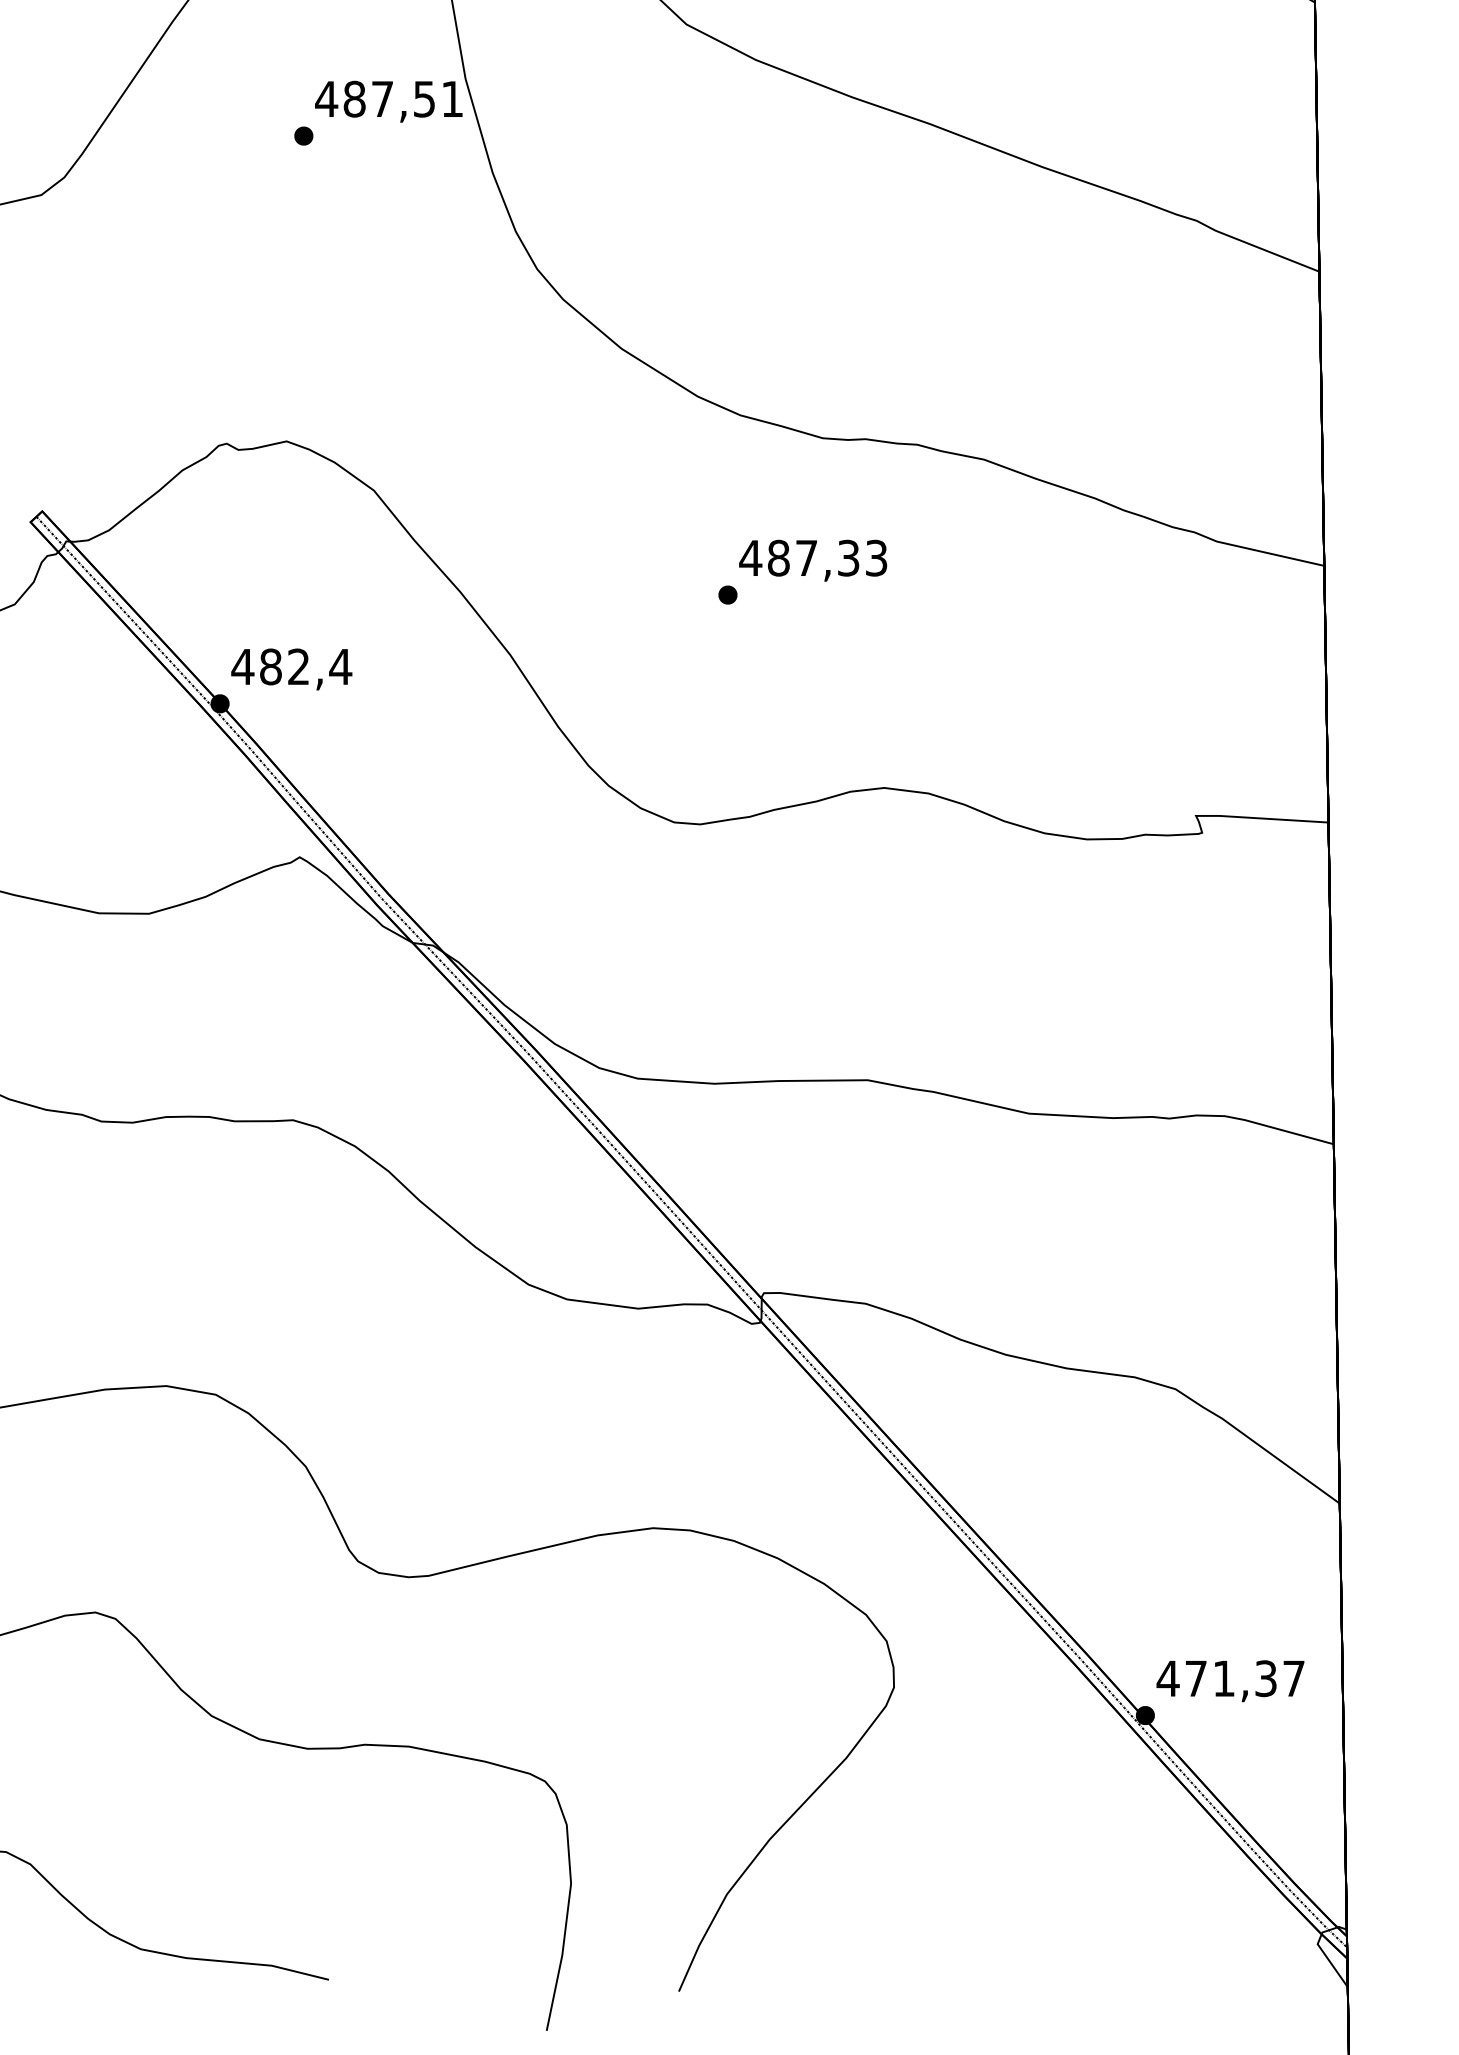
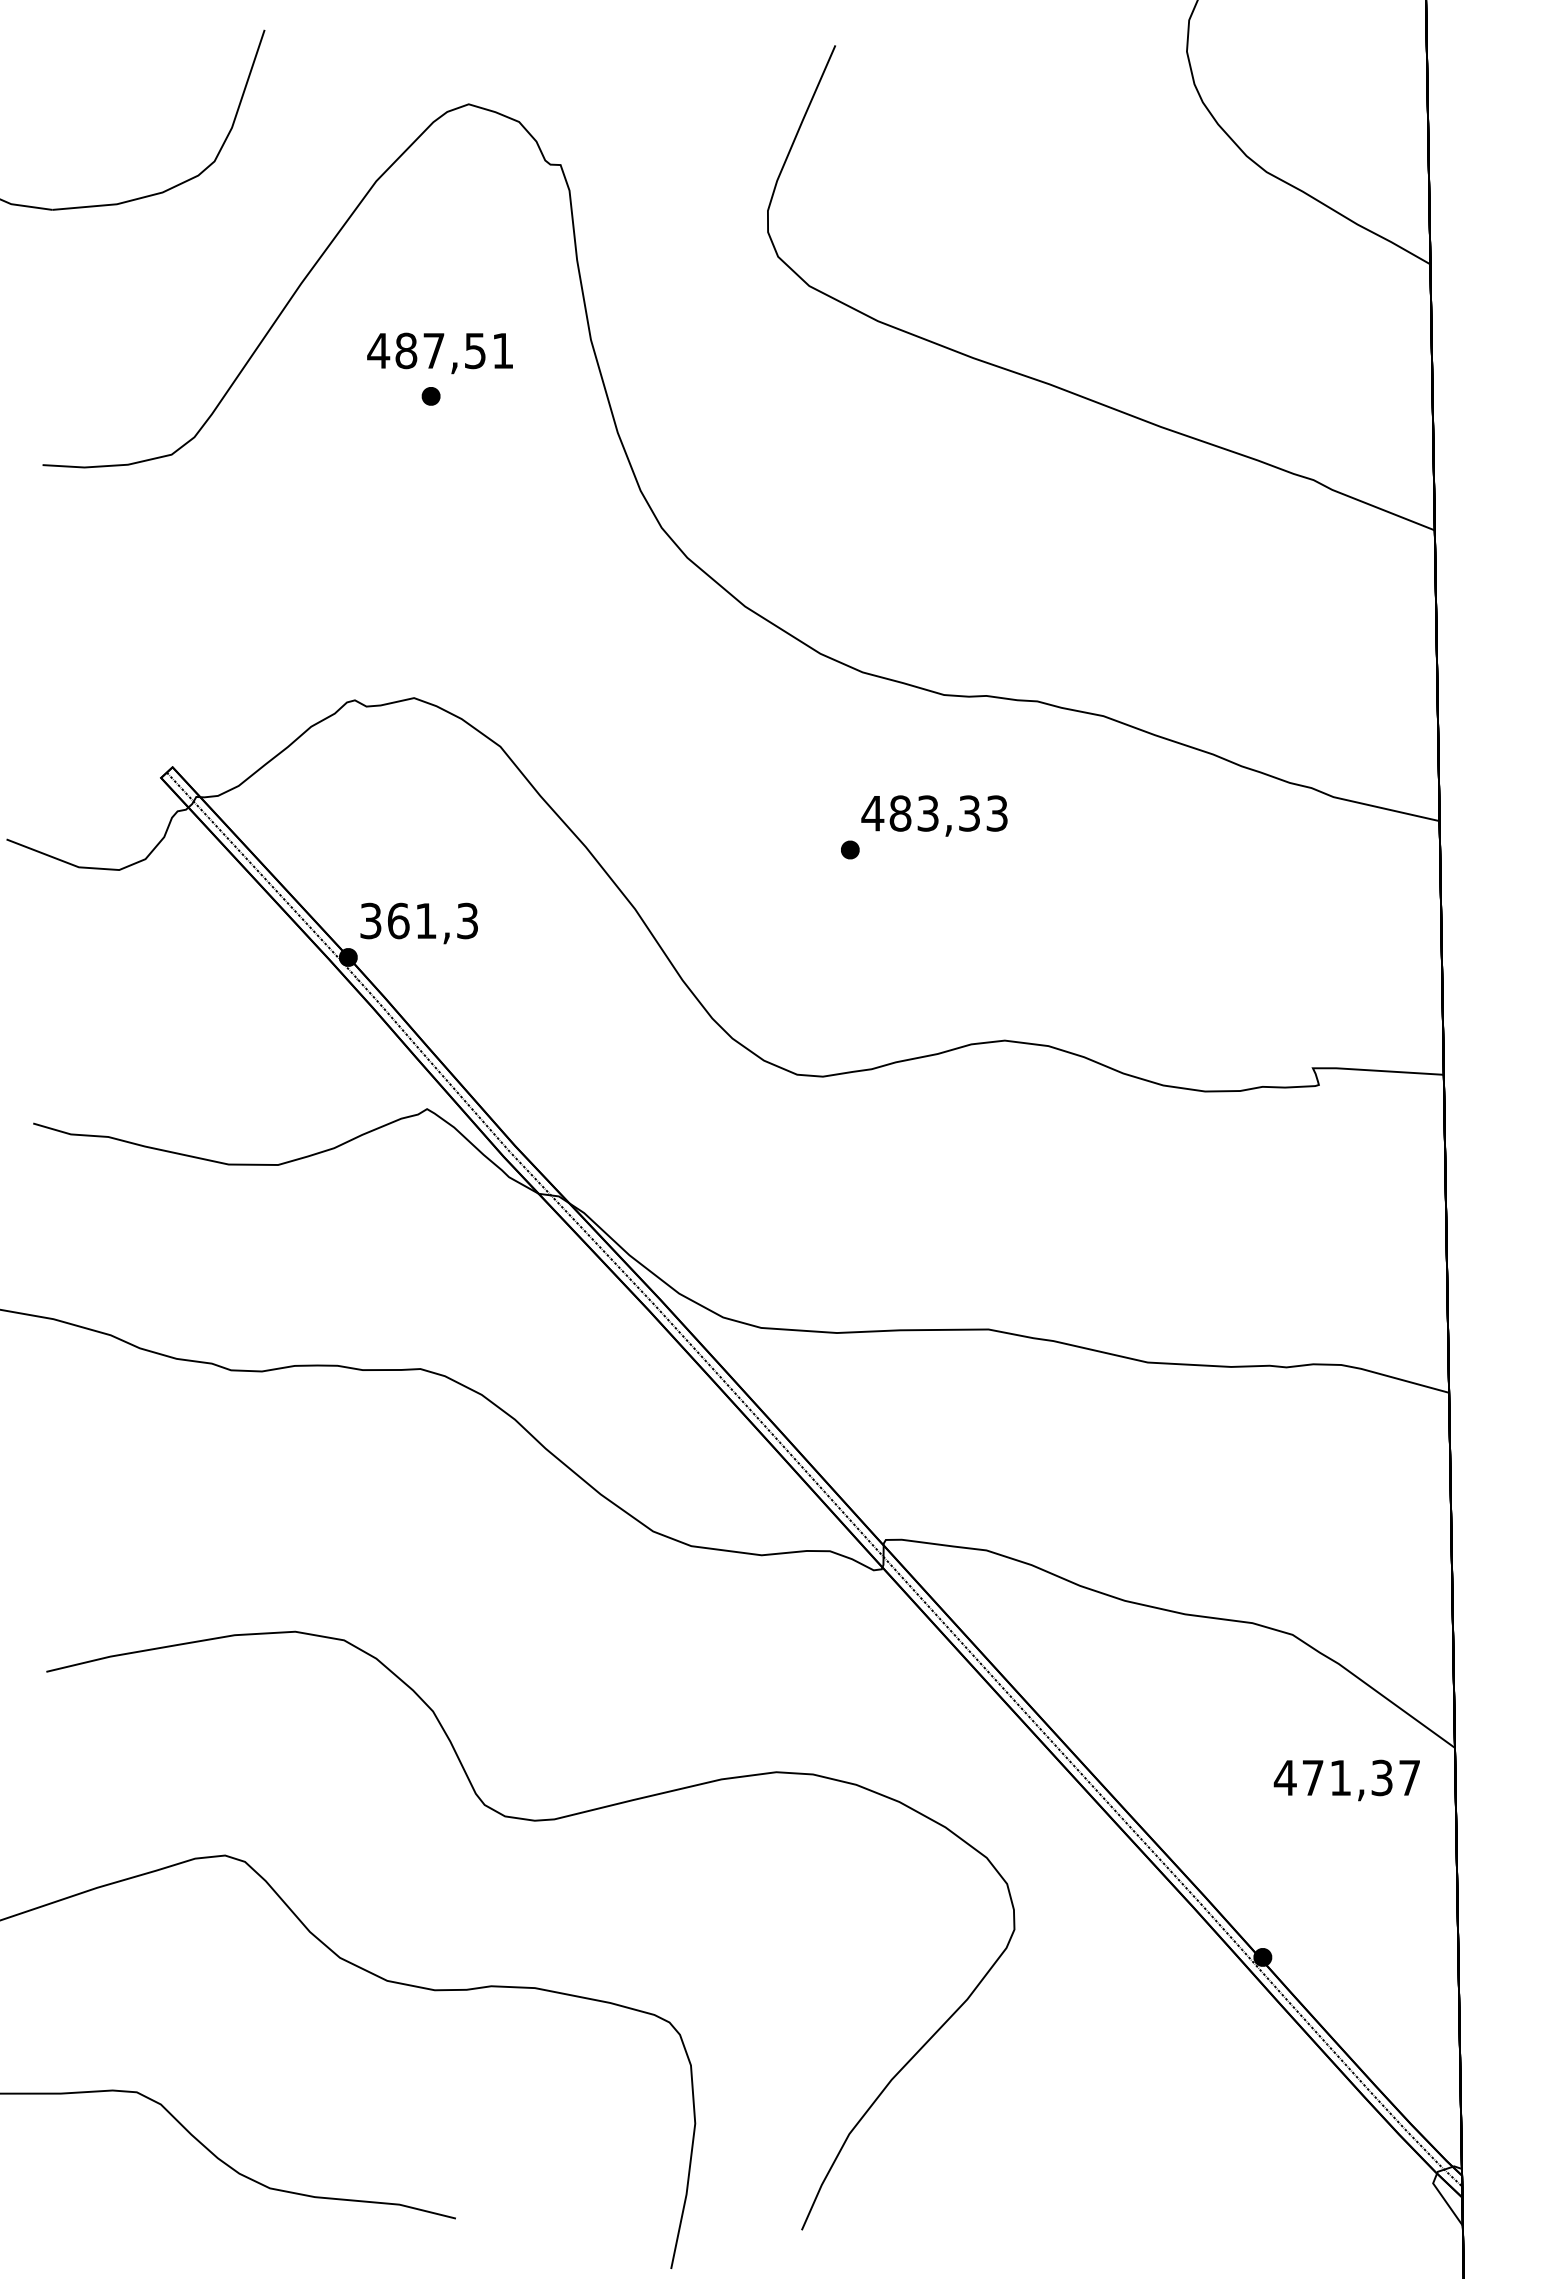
text: (388, 101) -> (439, 353), moved
text: (806, 558) -> (927, 813), 487,33 -> 483,33
text: (292, 666) -> (419, 920), 482,4 -> 361,3
text: (1230, 1681) -> (1346, 1780), moved

